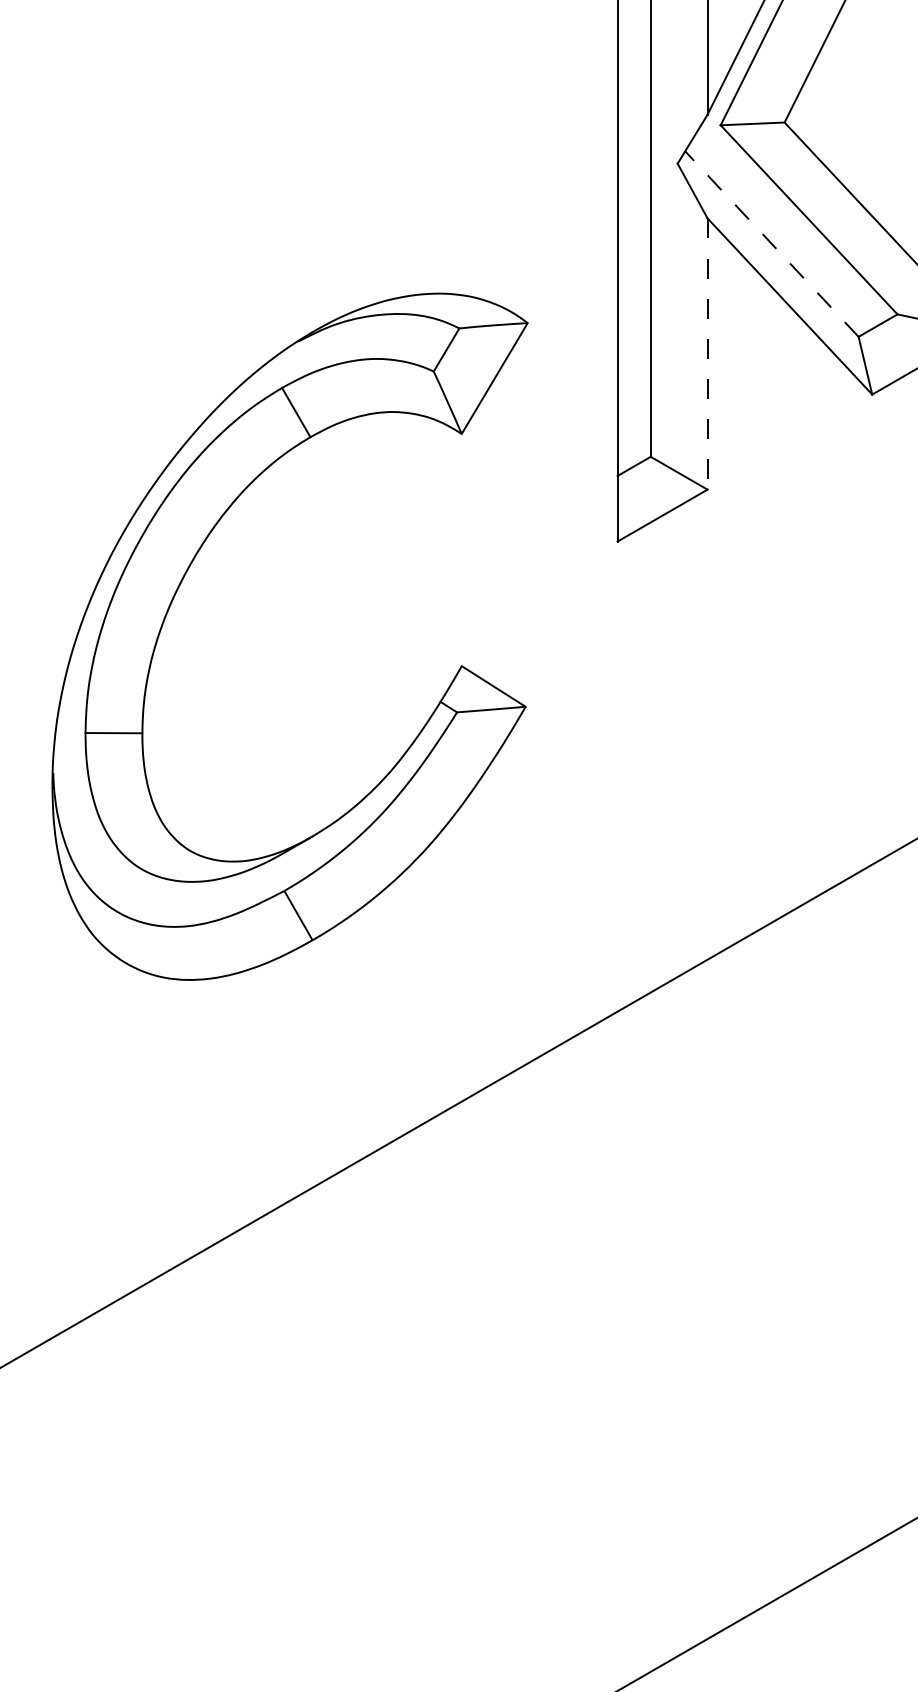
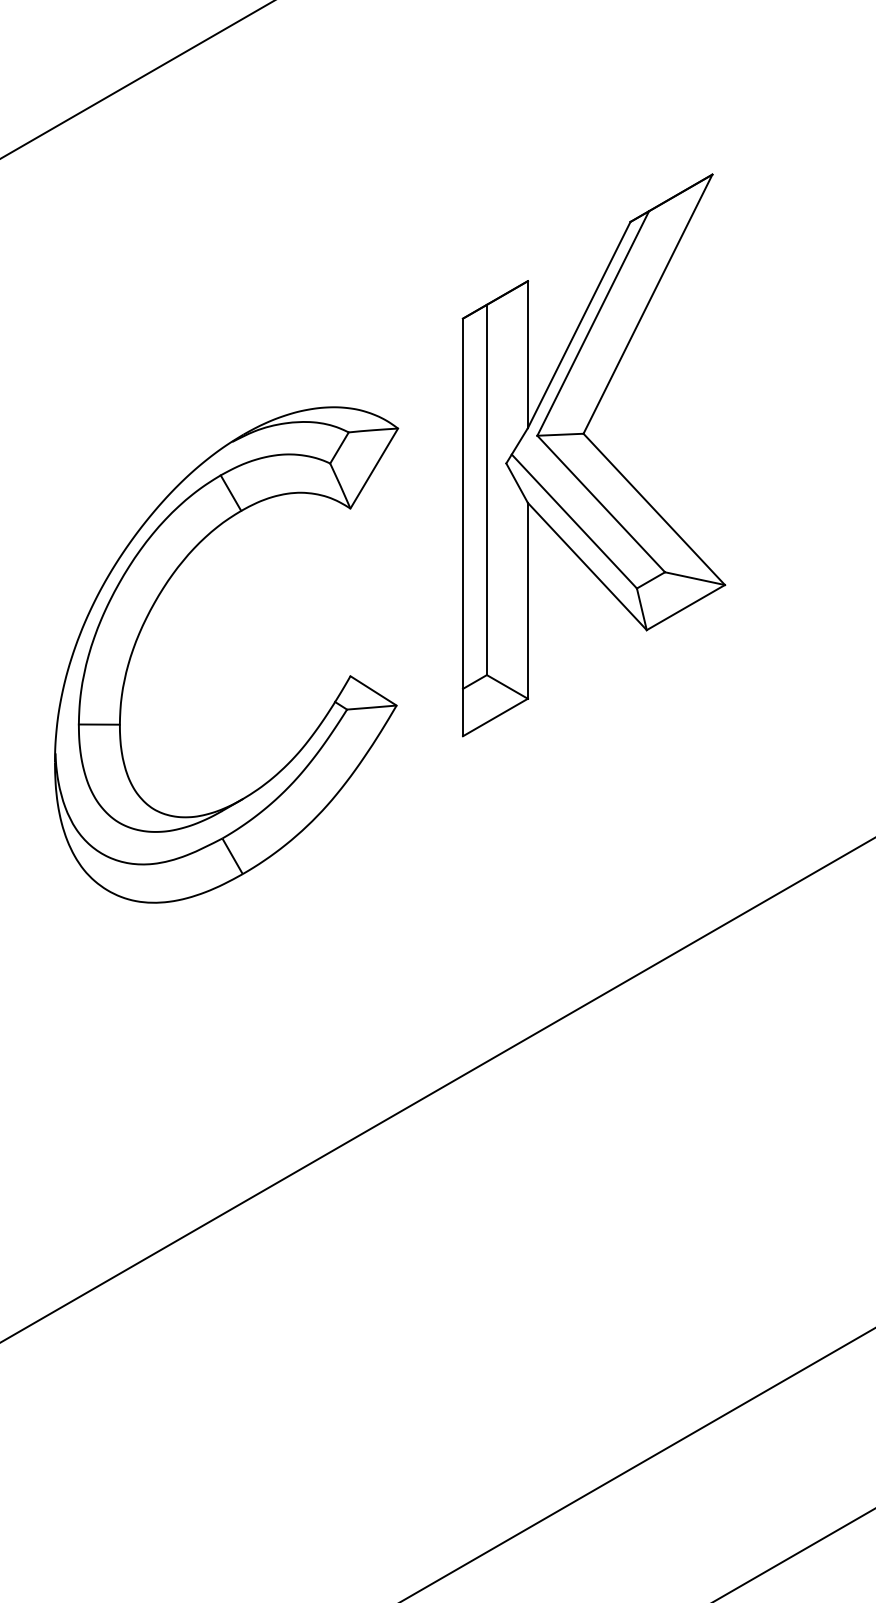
line: (772, 244) -> (574, 521), dashed -> solid
line: (706, 353) -> (527, 600), dashed -> solid
part: (182, 583) -> (148, 616), moved

